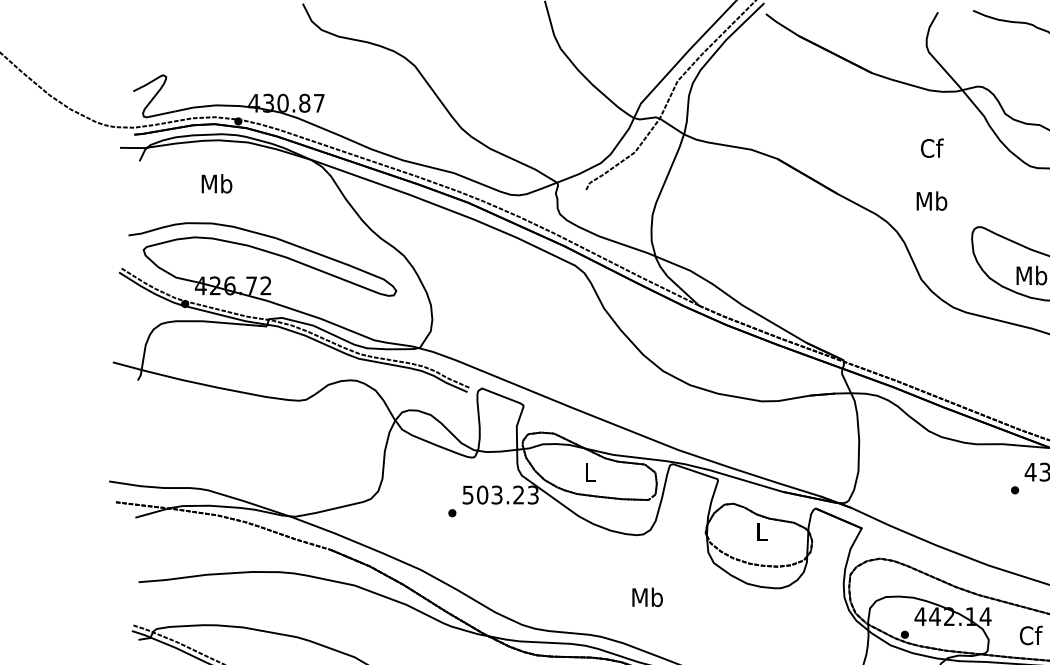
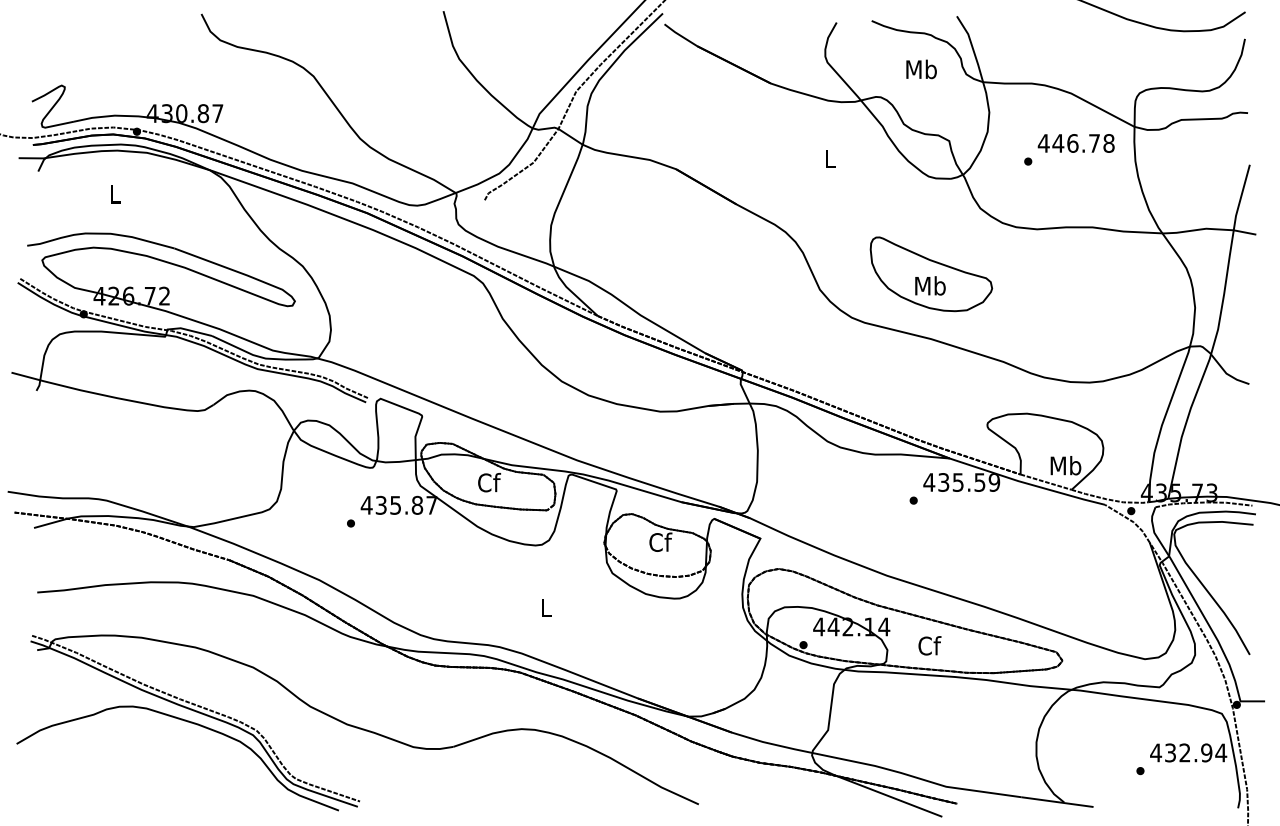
text: (931, 148) -> (830, 158), Cf -> L
text: (216, 183) -> (115, 193), Mb -> L
text: (931, 201) -> (921, 69), moved
text: (590, 472) -> (489, 482), L -> Cf
text: (499, 494) -> (398, 504), 503.23 -> 435.87
text: (761, 531) -> (660, 541), L -> Cf
text: (647, 597) -> (546, 607), Mb -> L

